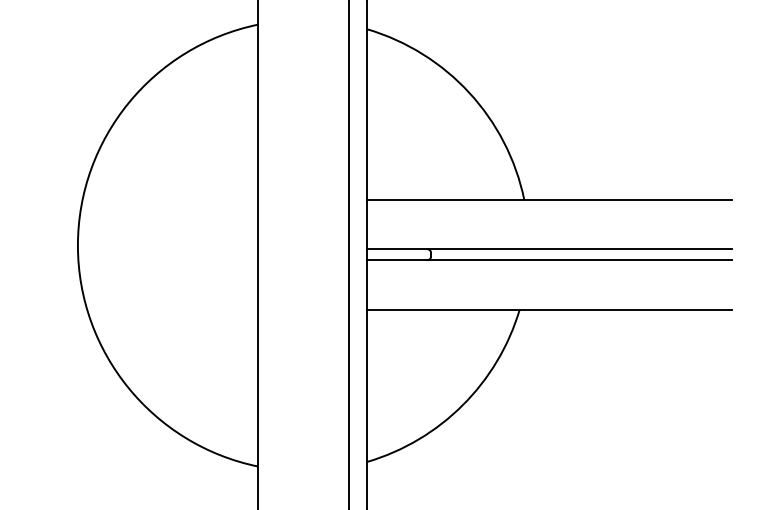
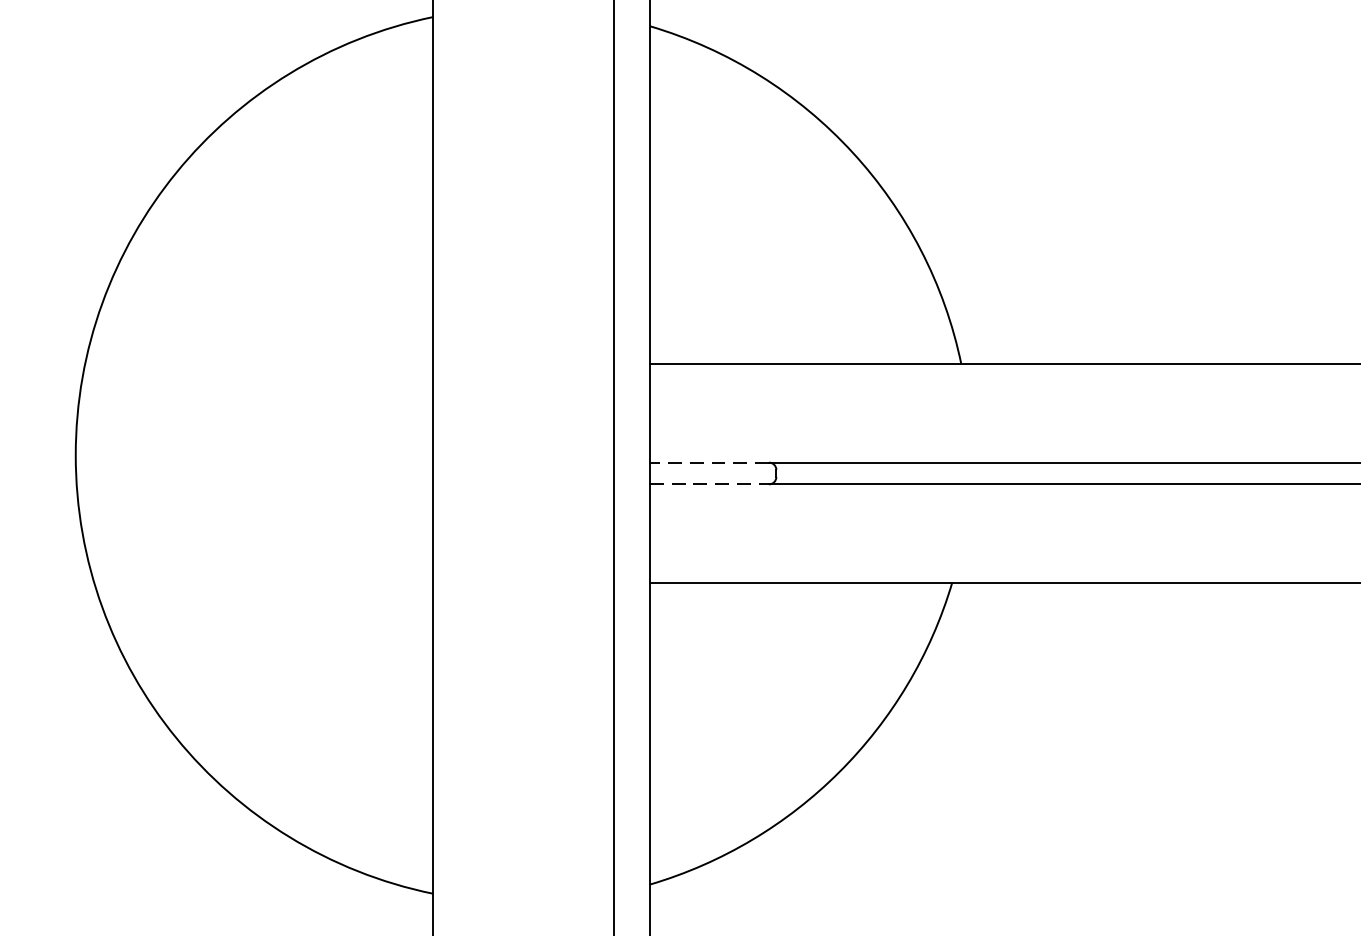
line: (396, 249) -> (707, 463), solid -> dashed
line: (397, 260) -> (709, 484), solid -> dashed

